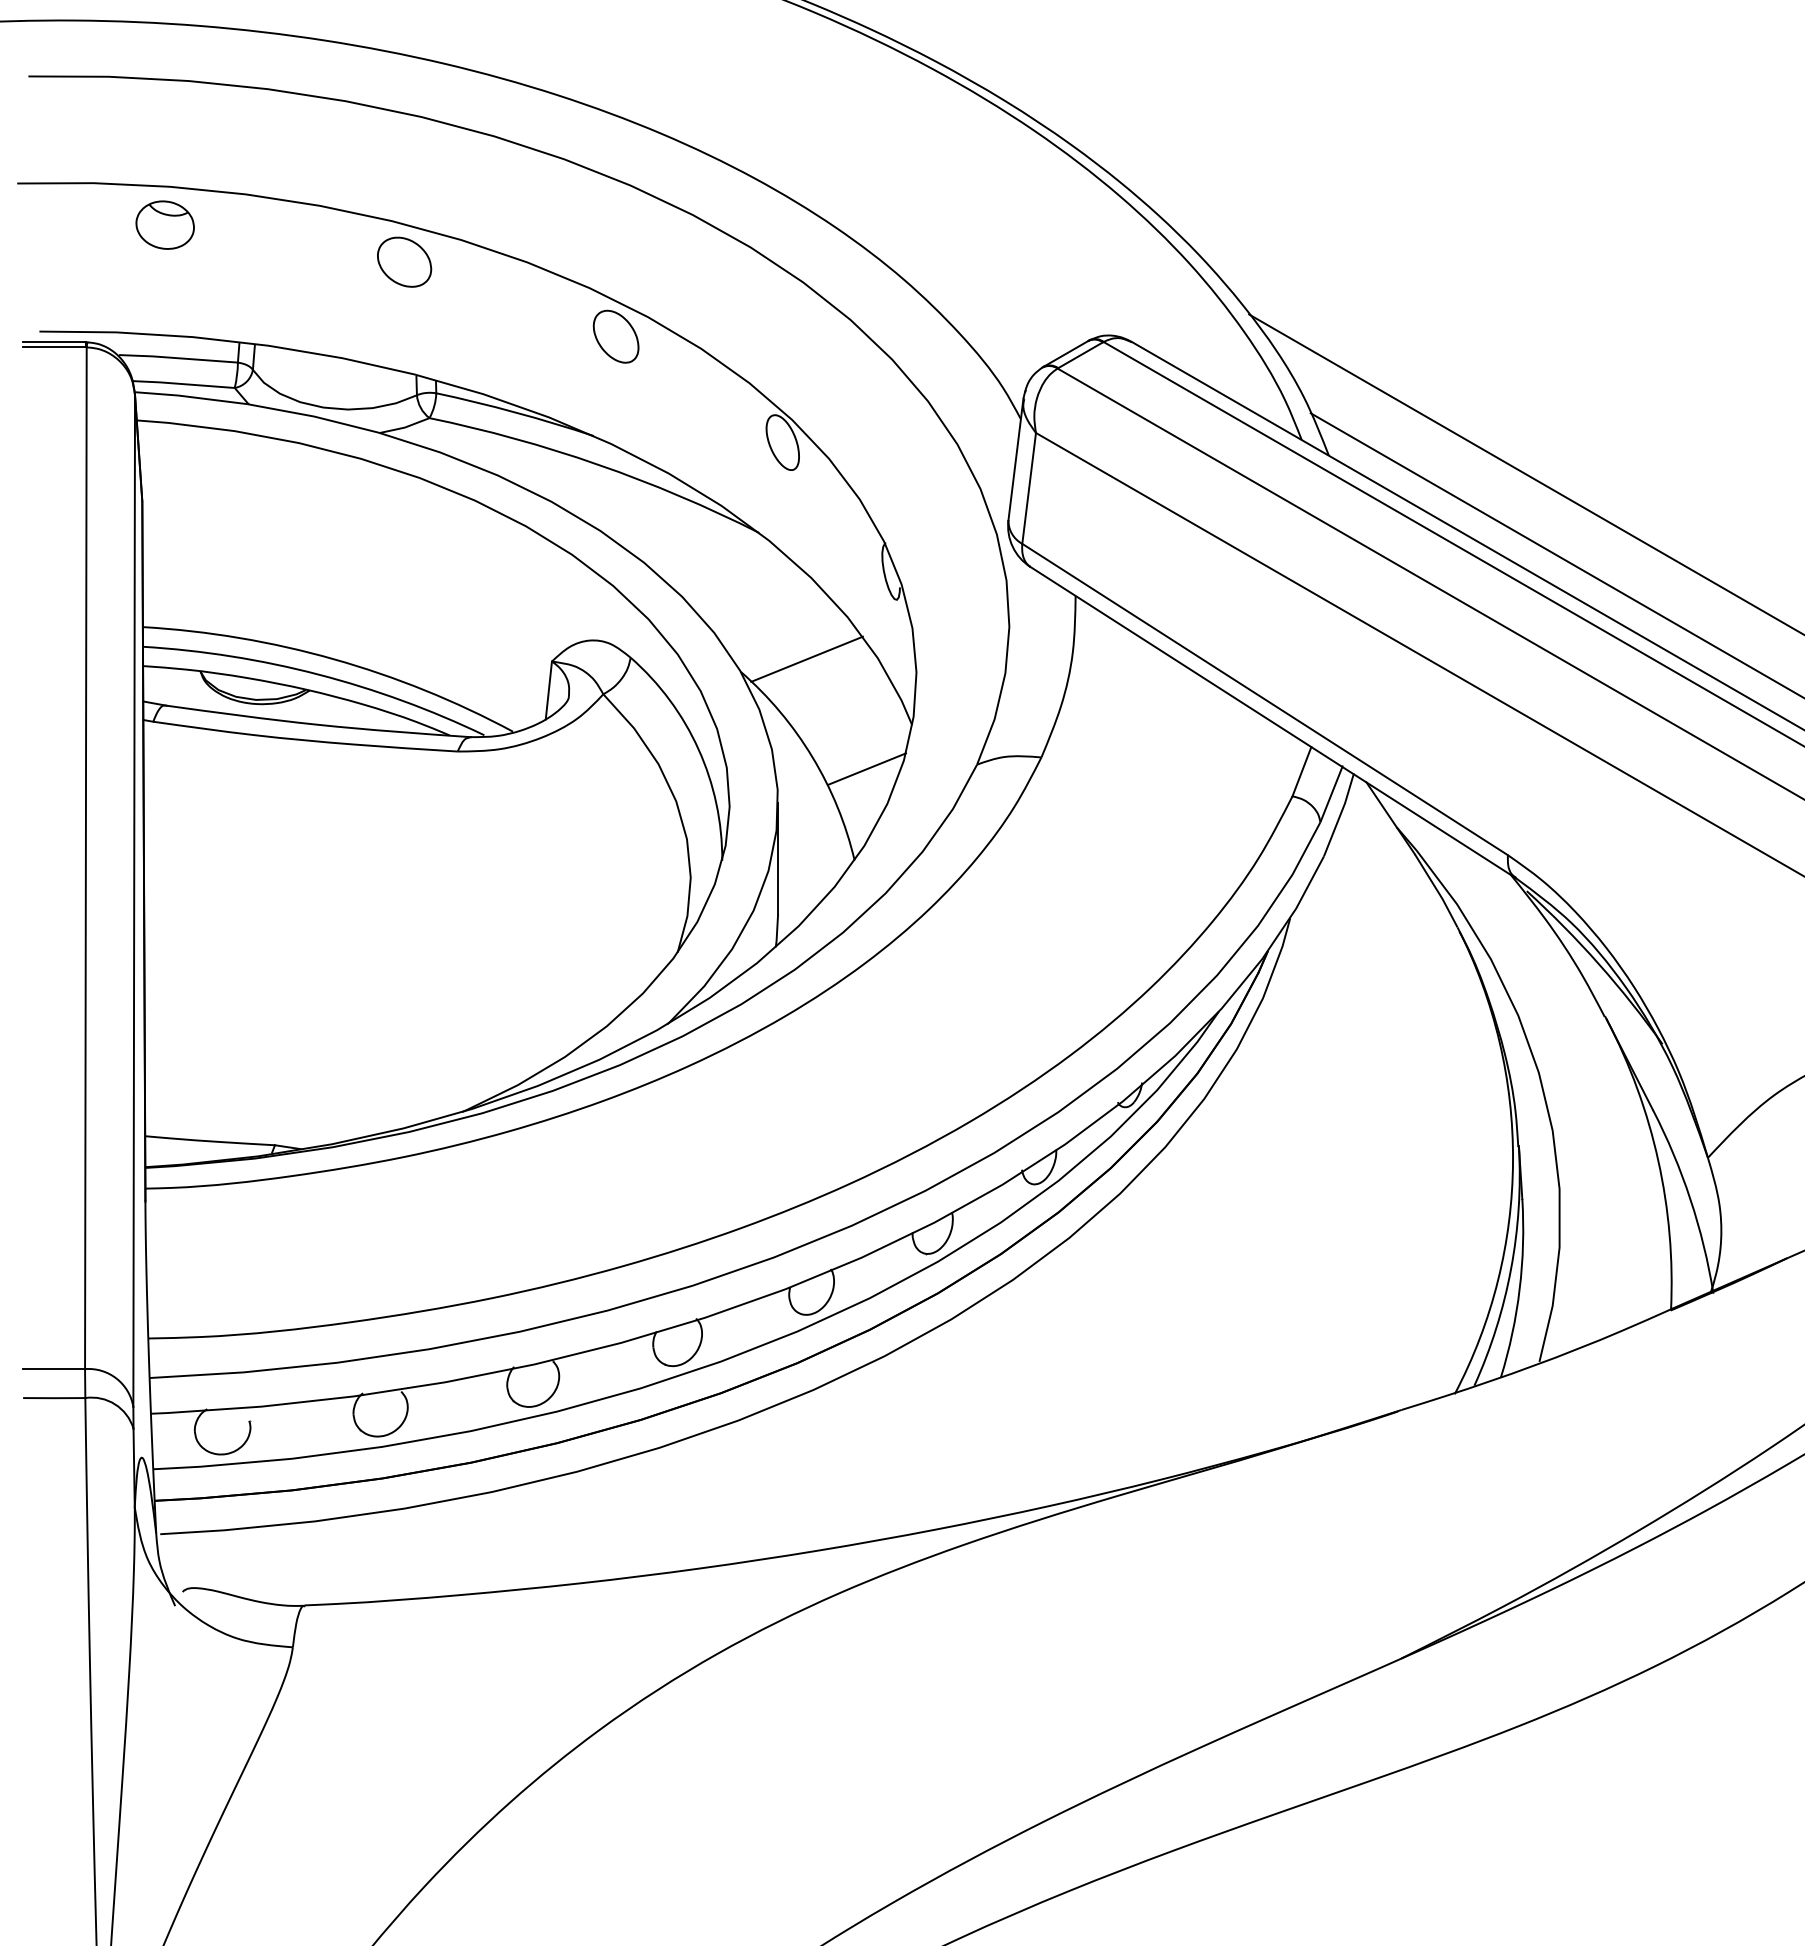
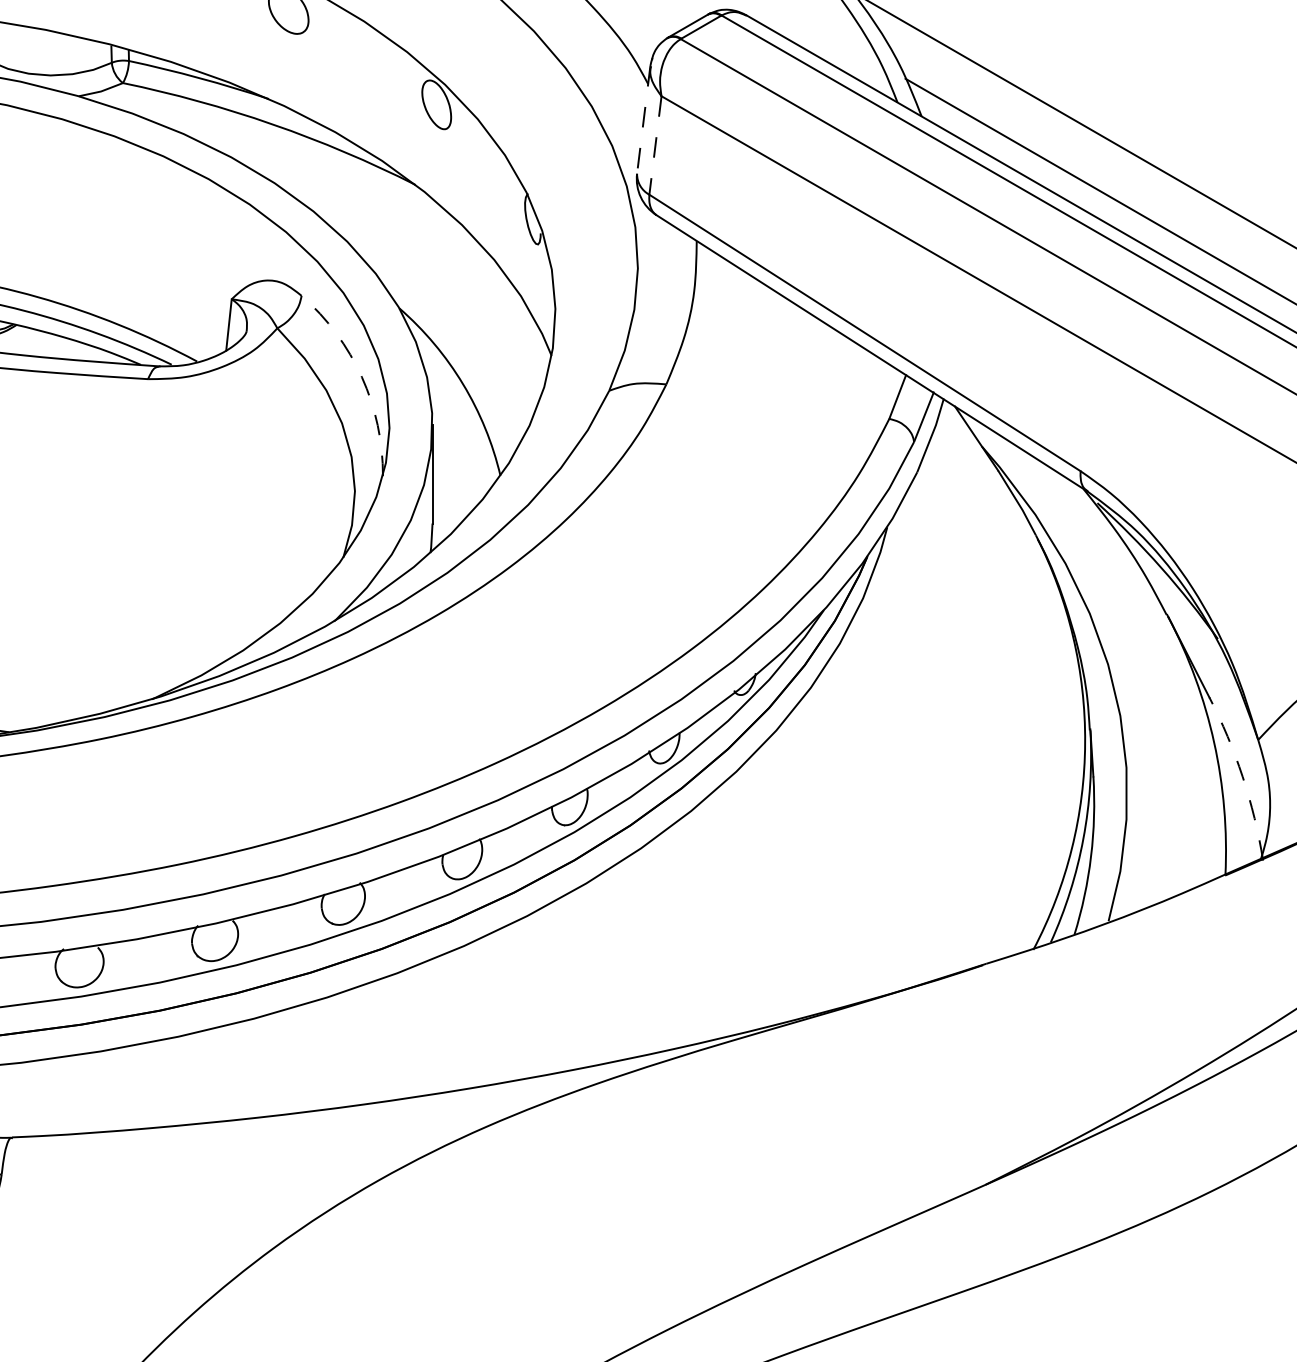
line: (1015, 460) -> (643, 120), solid -> dashed
line: (1029, 488) -> (655, 145), solid -> dashed
line: (806, 658) -> (457, 296), removed
arc: (698, 749) -> (361, 377), solid -> dashed
line: (866, 768) -> (511, 394), removed
arc: (1690, 1199) -> (1242, 776), solid -> dashed

